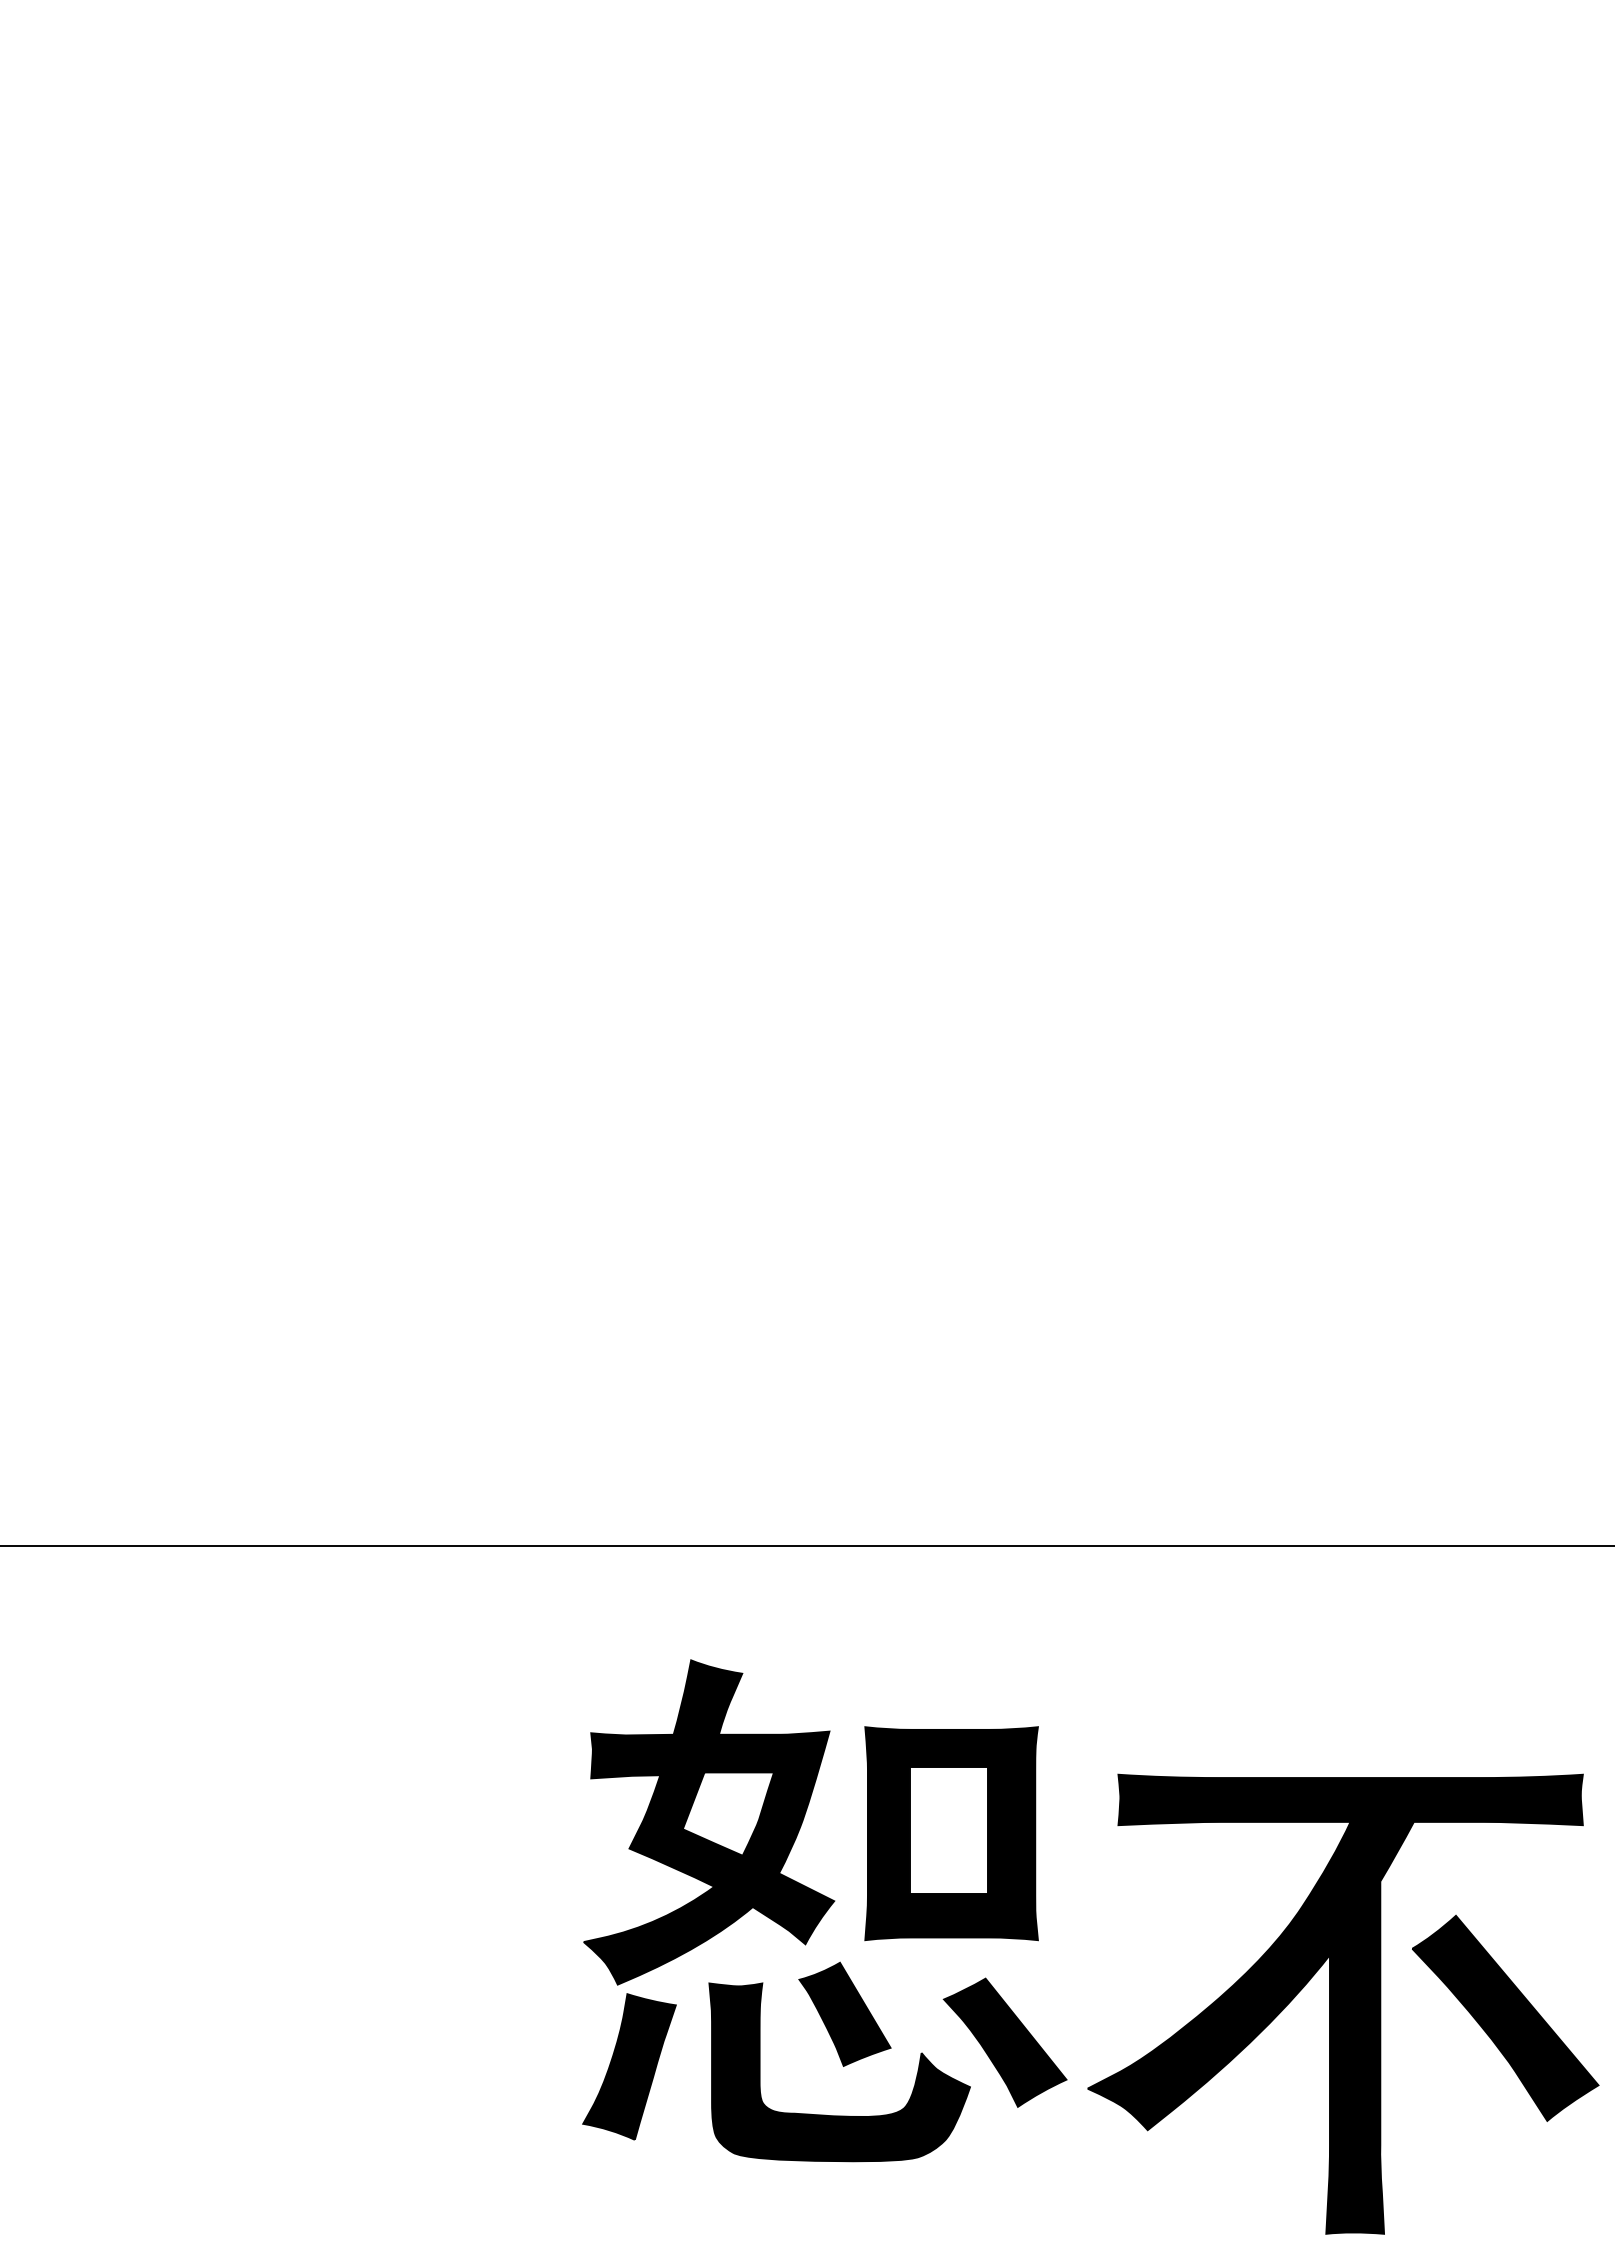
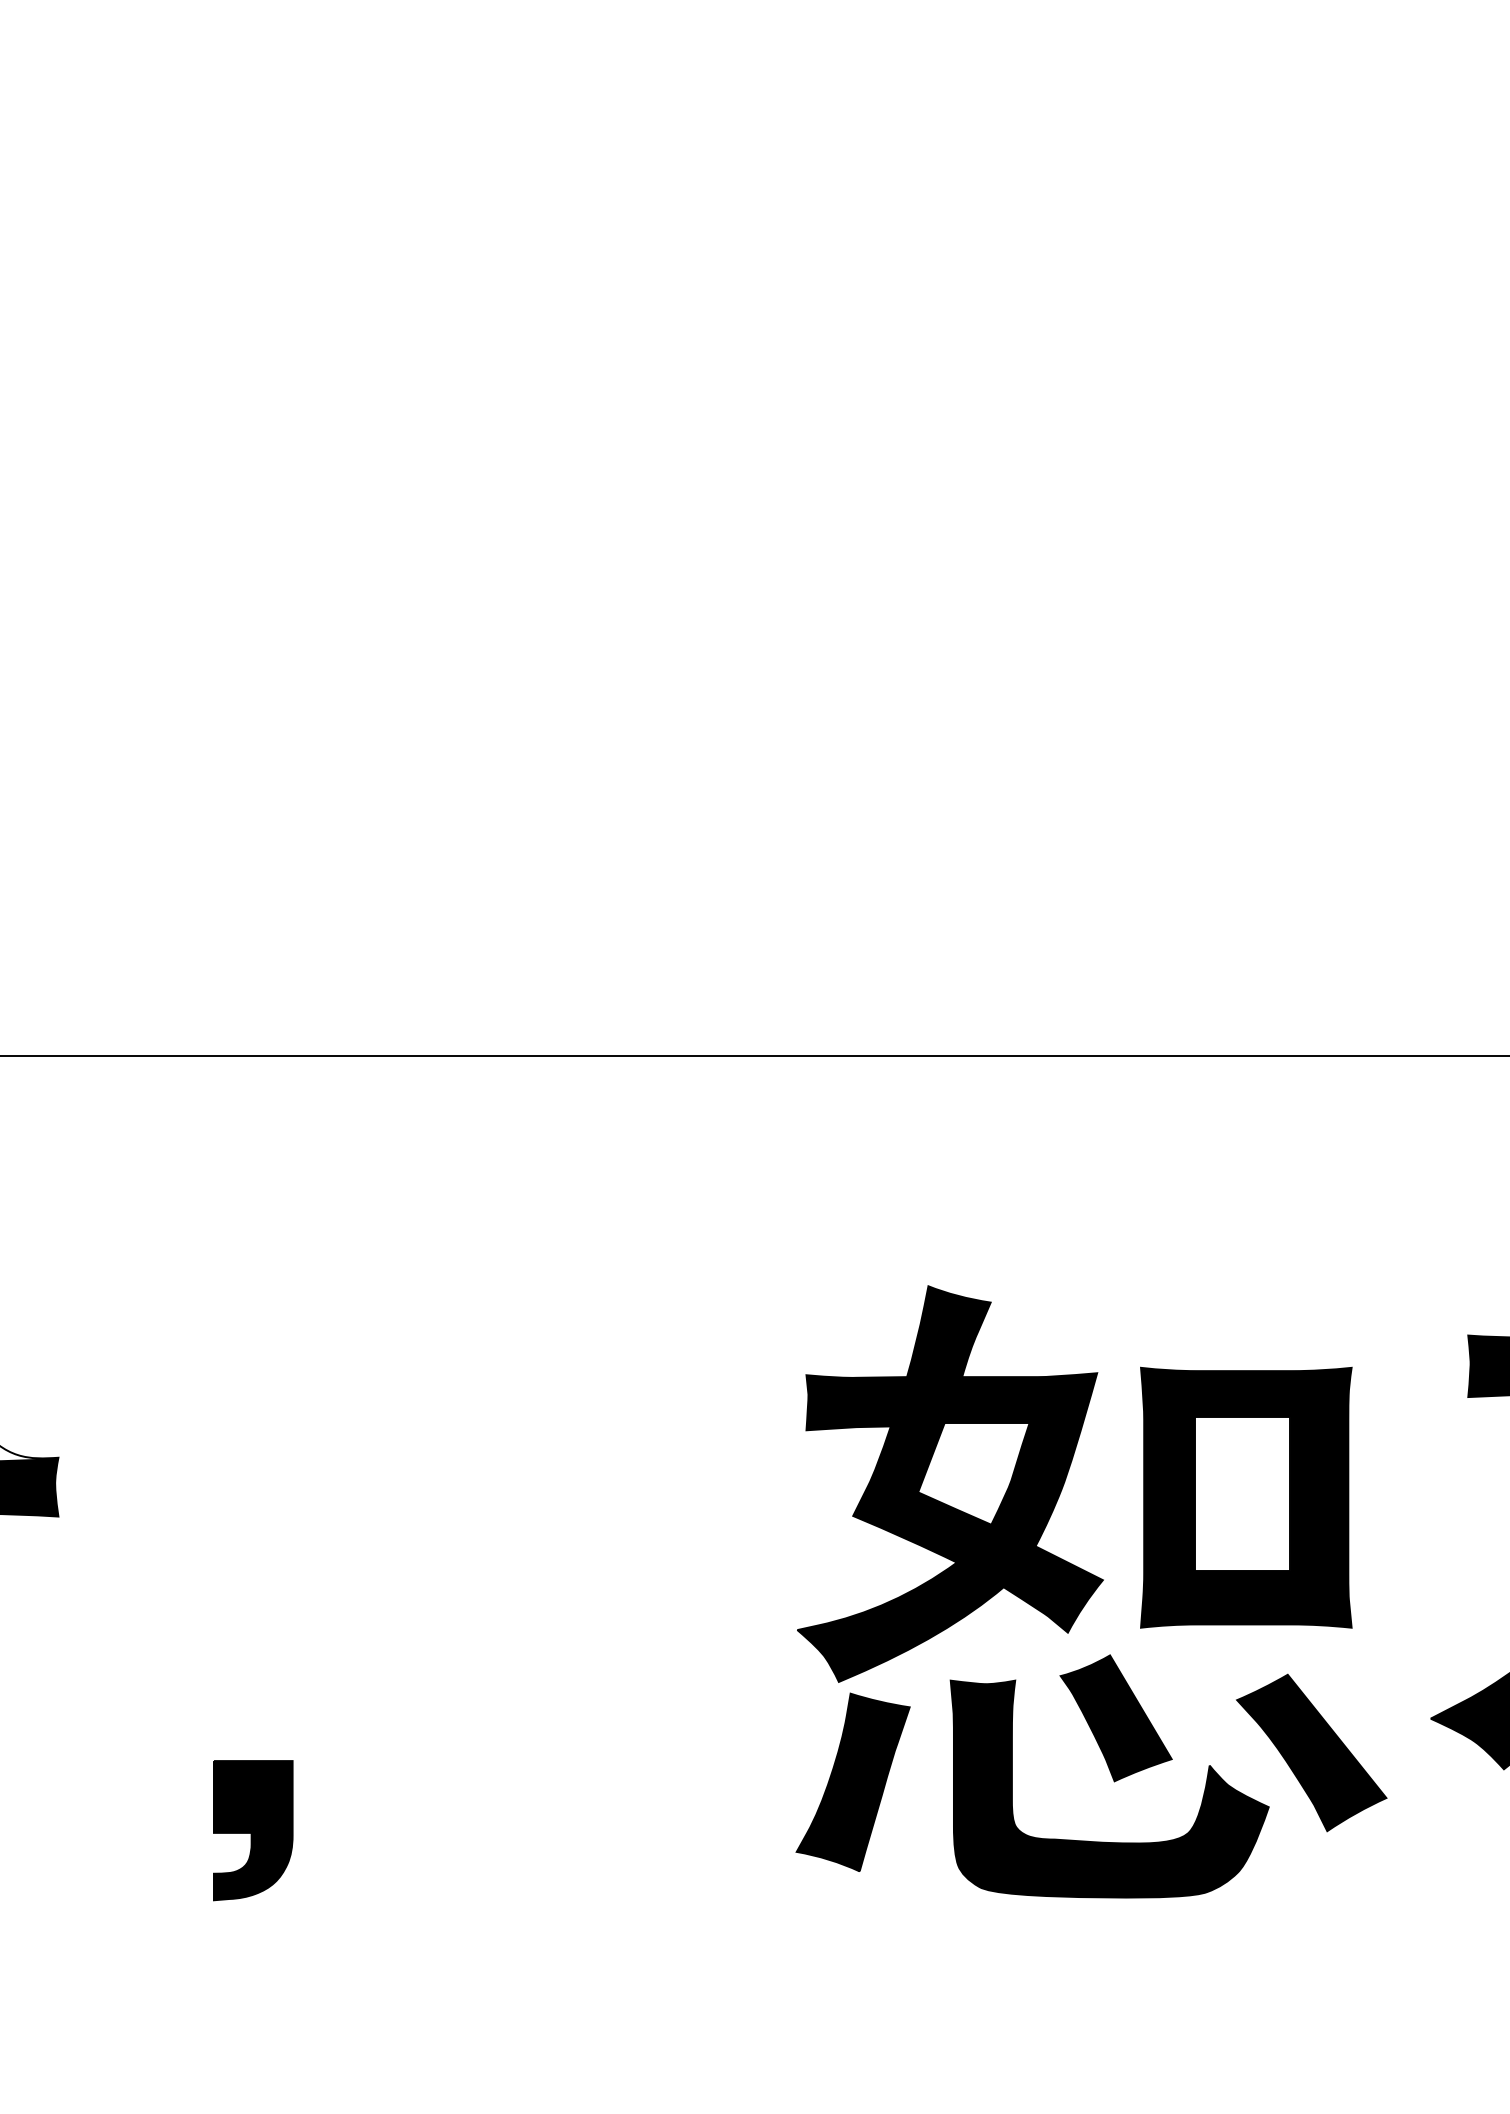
part: (824, 1910) -> (1091, 1591), moved
part: (122, 2180) -> (252, 1830), added

